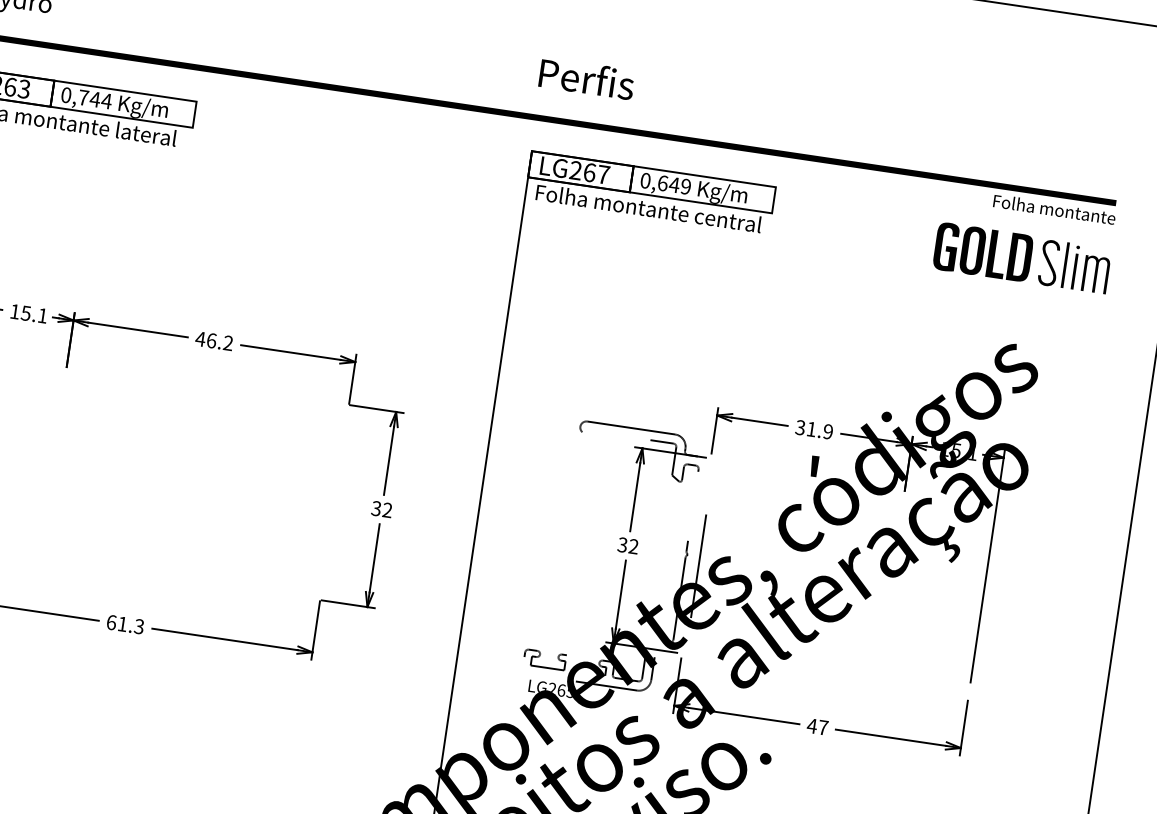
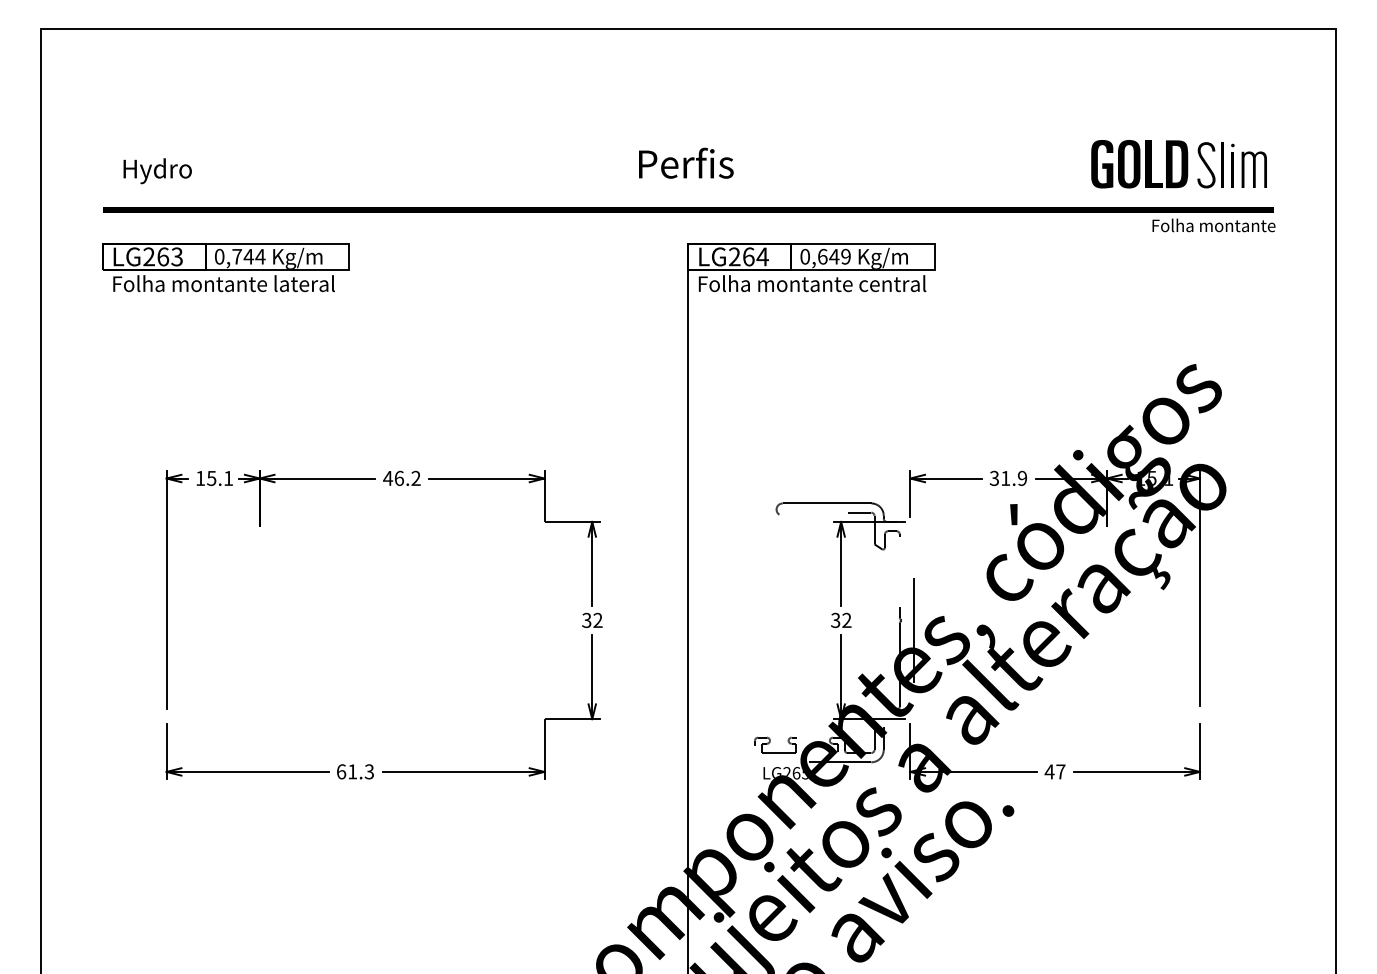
text: (587, 77) -> (686, 162), moved
text: (603, 174) -> (762, 256), LG267 -> LG264
part: (1021, 258) -> (1178, 164), moved

